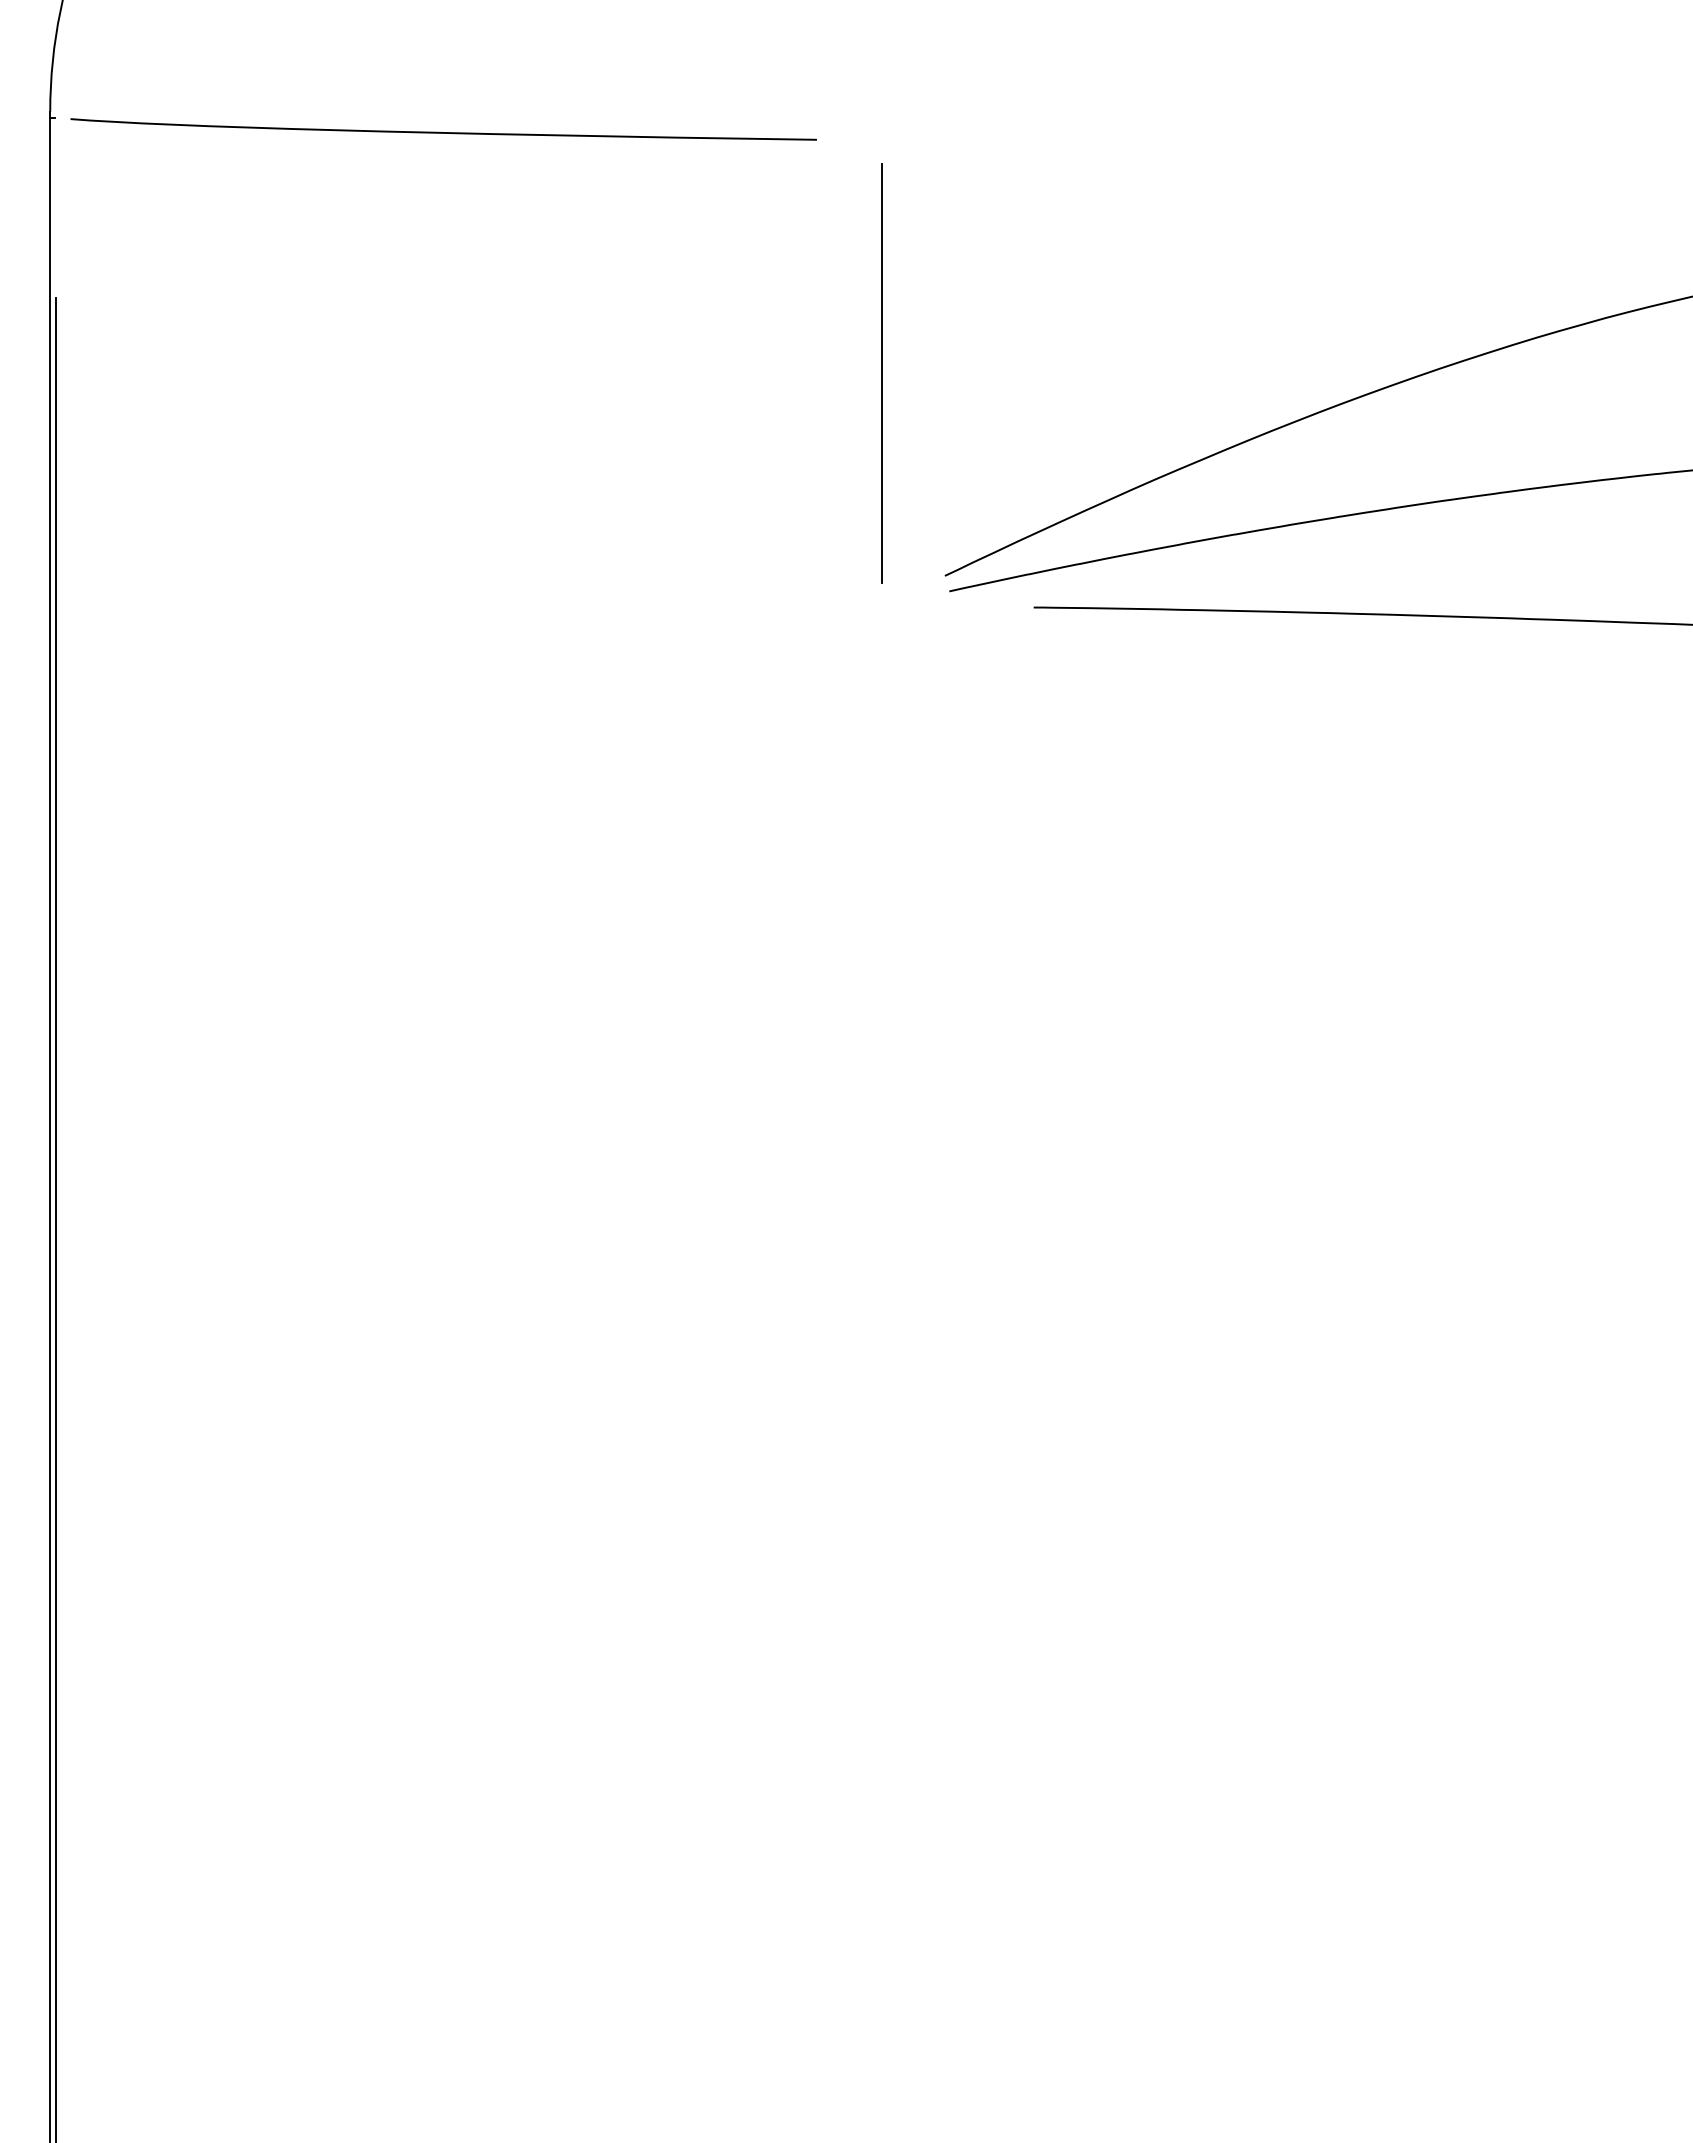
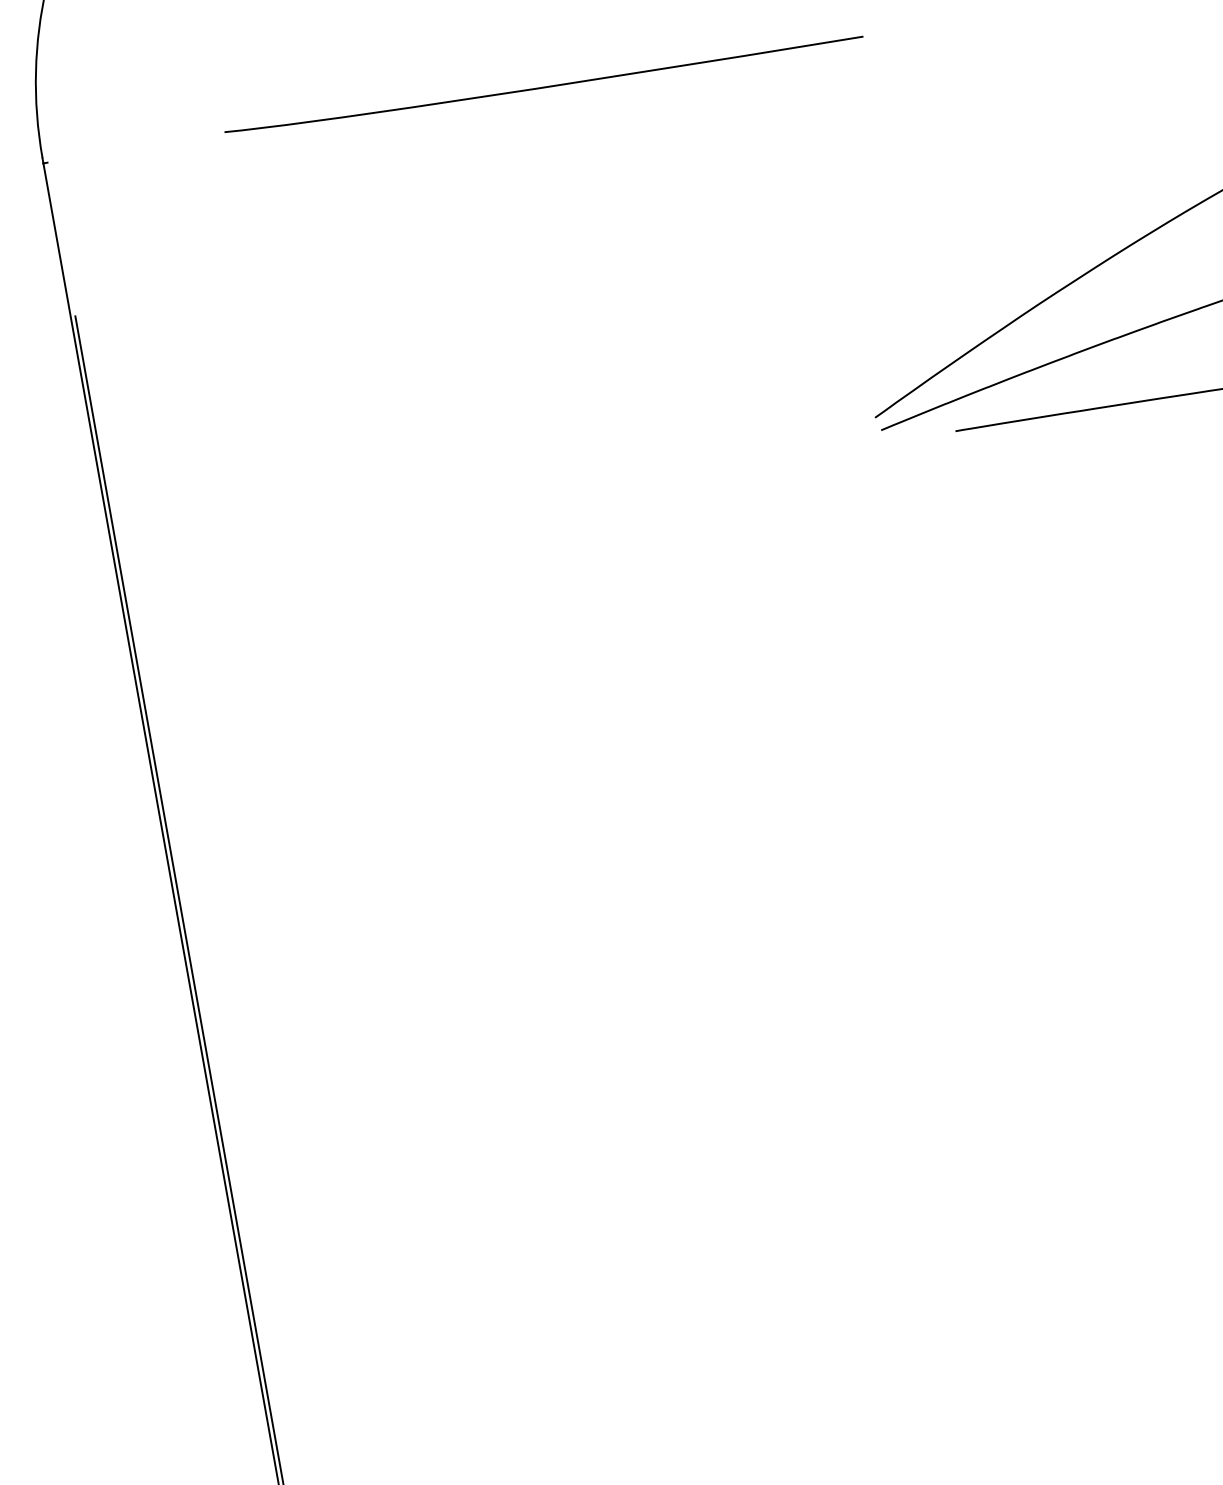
curve: (443, 132) -> (544, 87), moved
line: (882, 373) -> (791, 254), removed

